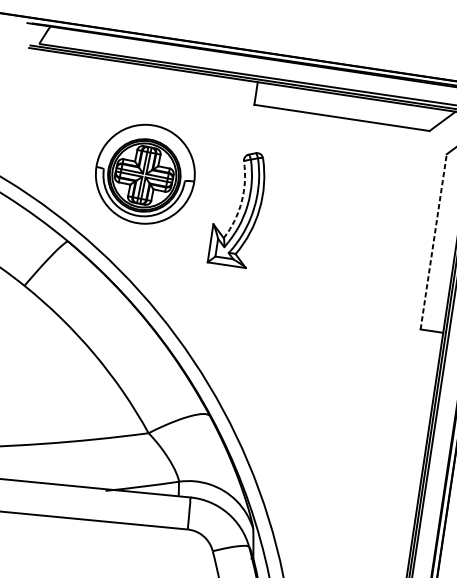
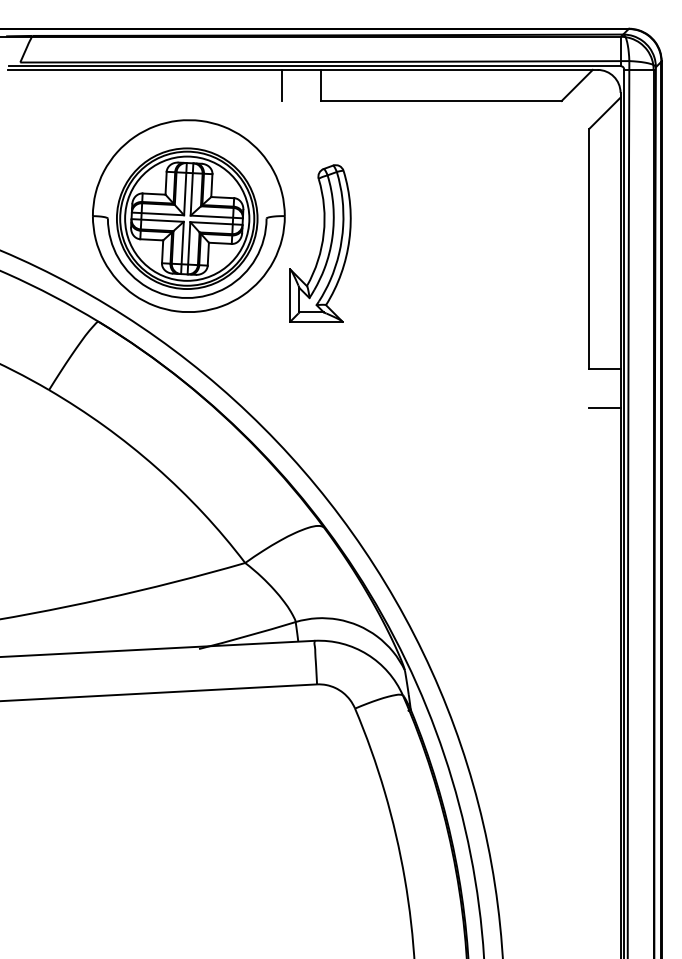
line: (227, 89) -> (282, 85), added
part: (145, 173) -> (188, 215), size x1.43
arc: (241, 201) -> (323, 233), dashed -> solid
line: (433, 241) -> (589, 248), dashed -> solid
line: (427, 359) -> (604, 408), added

